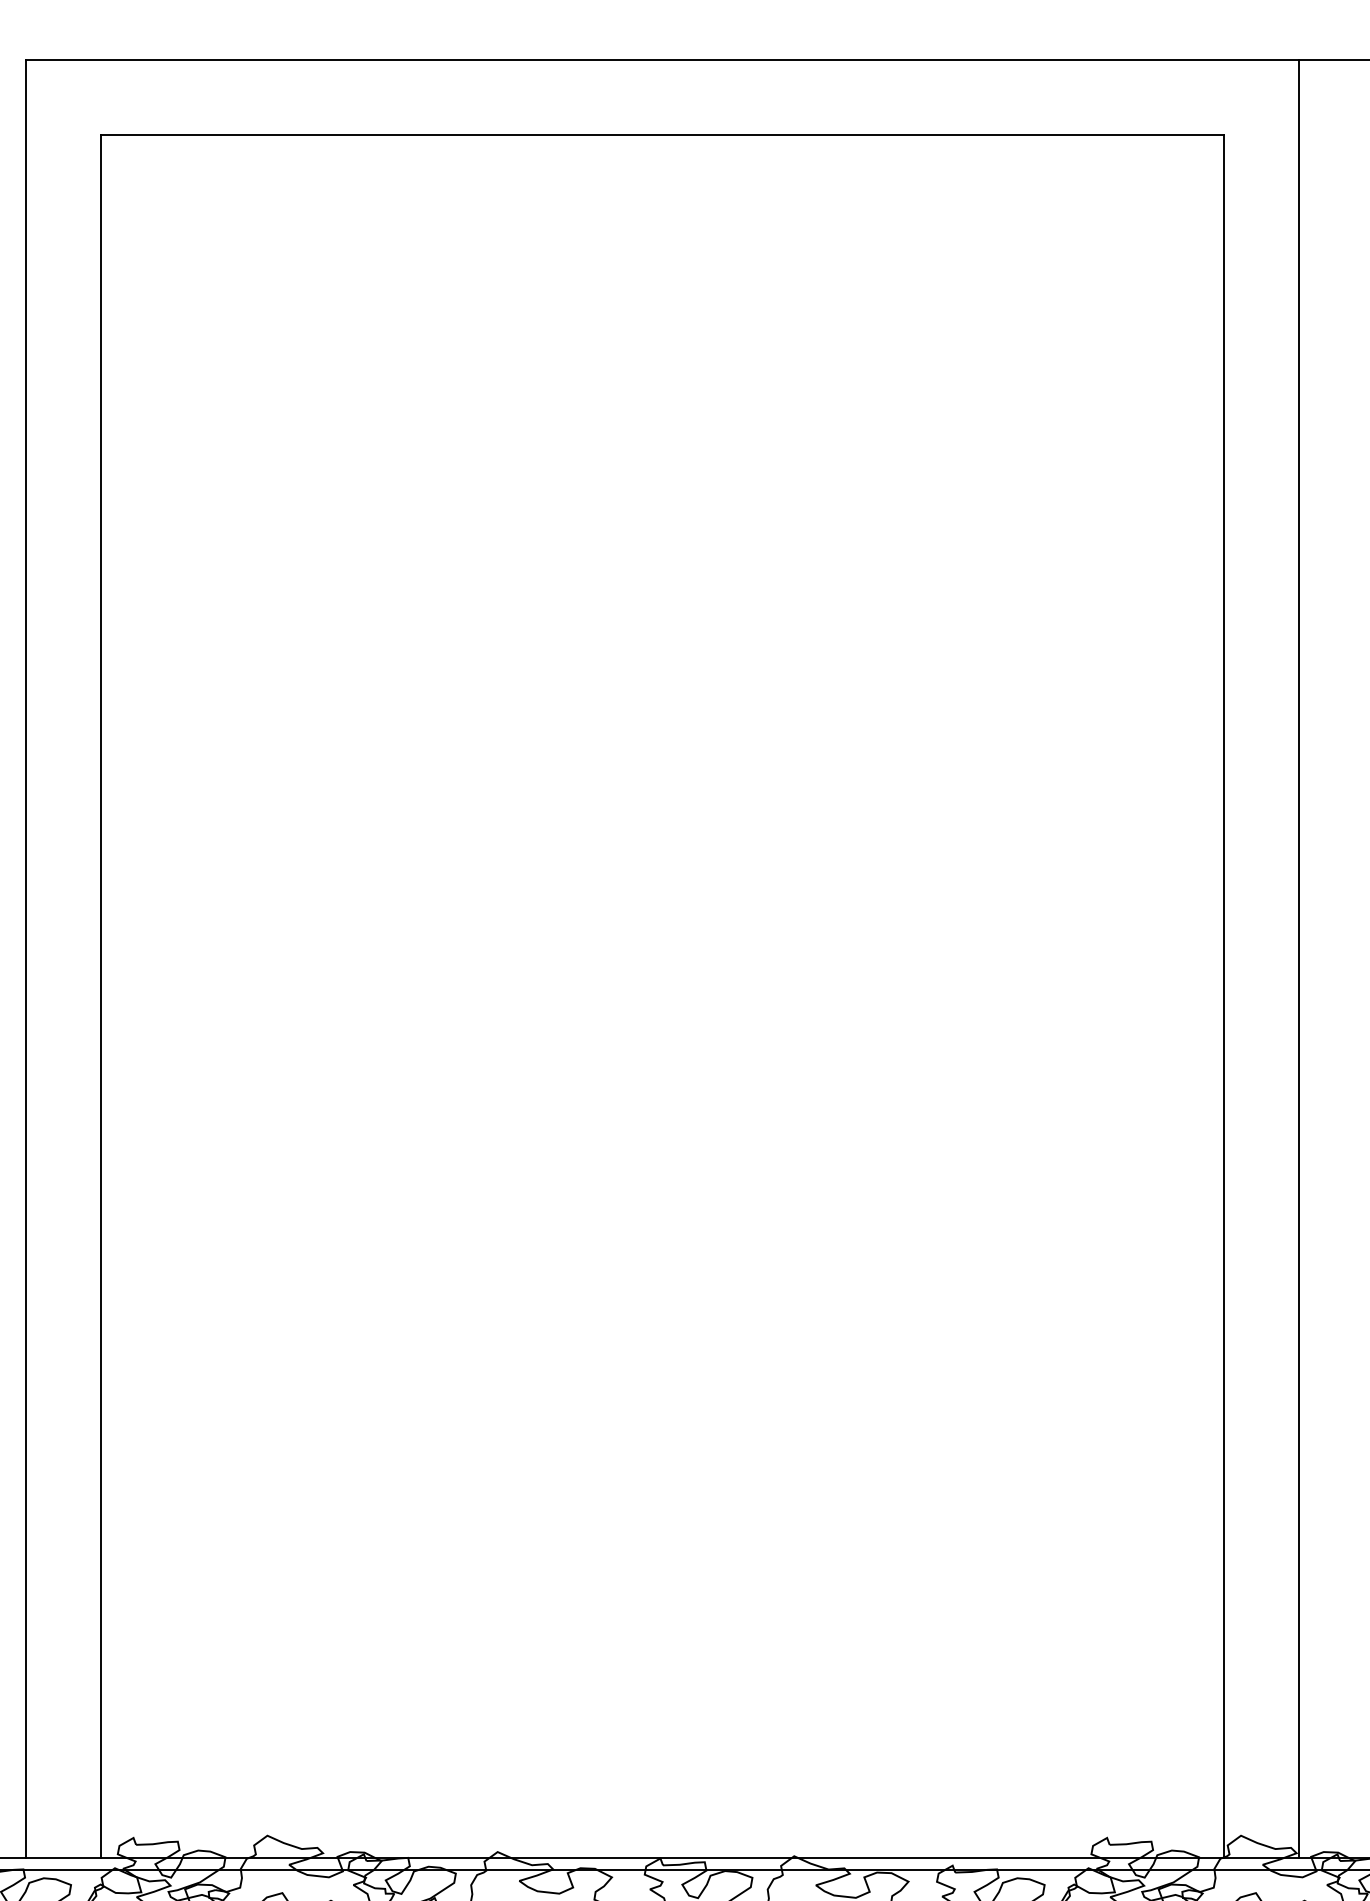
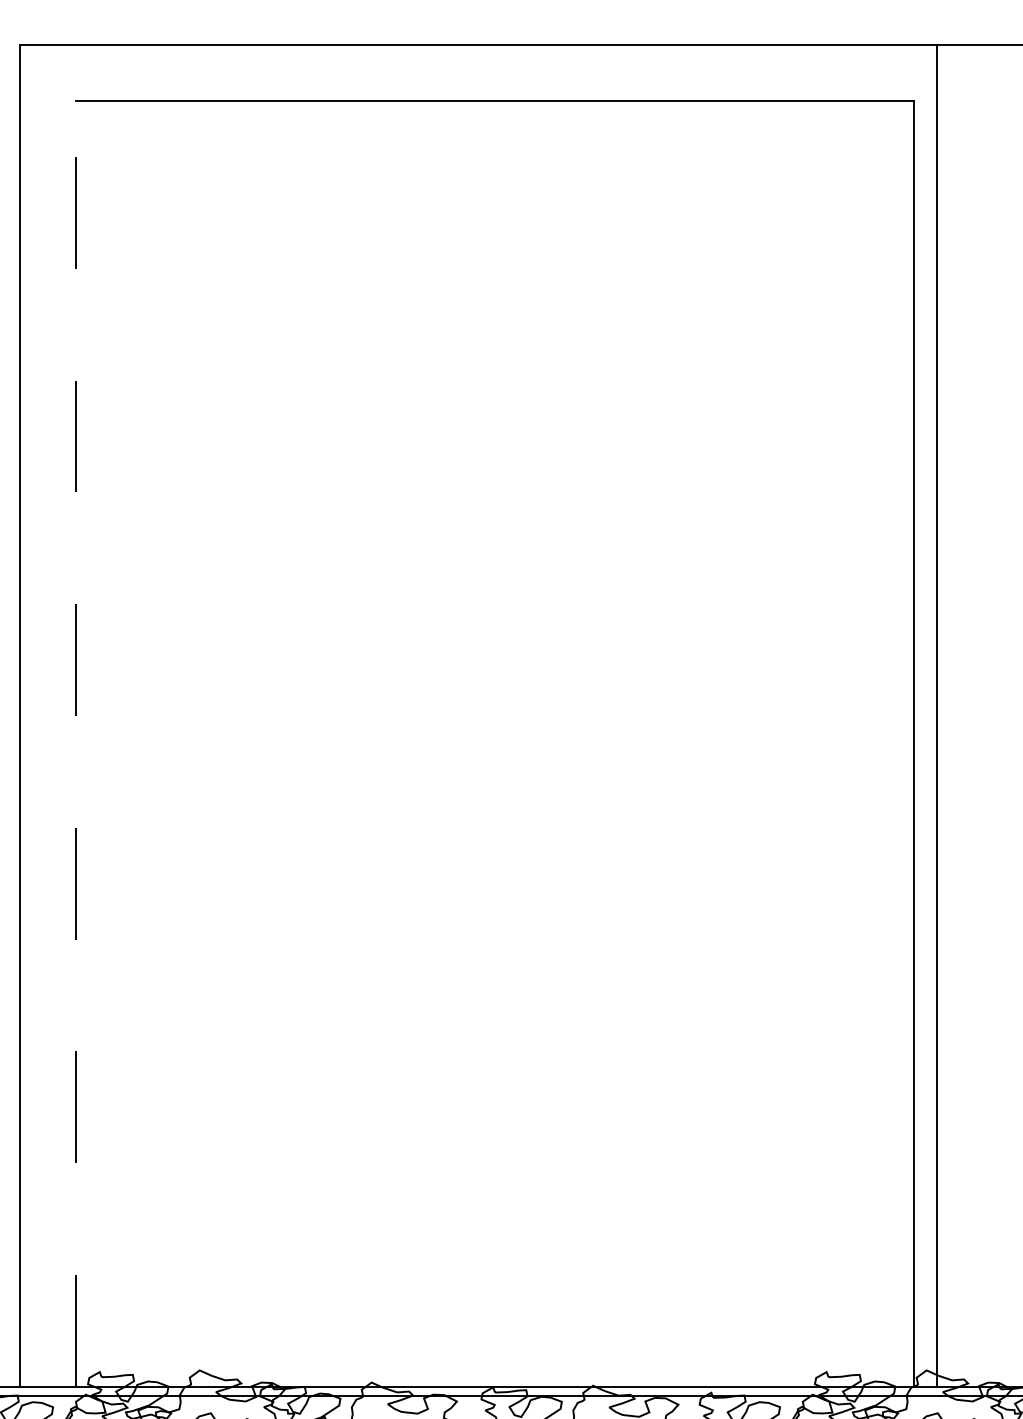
line: (1299, 958) -> (937, 715), moved
line: (101, 996) -> (75, 743), solid -> dashed

